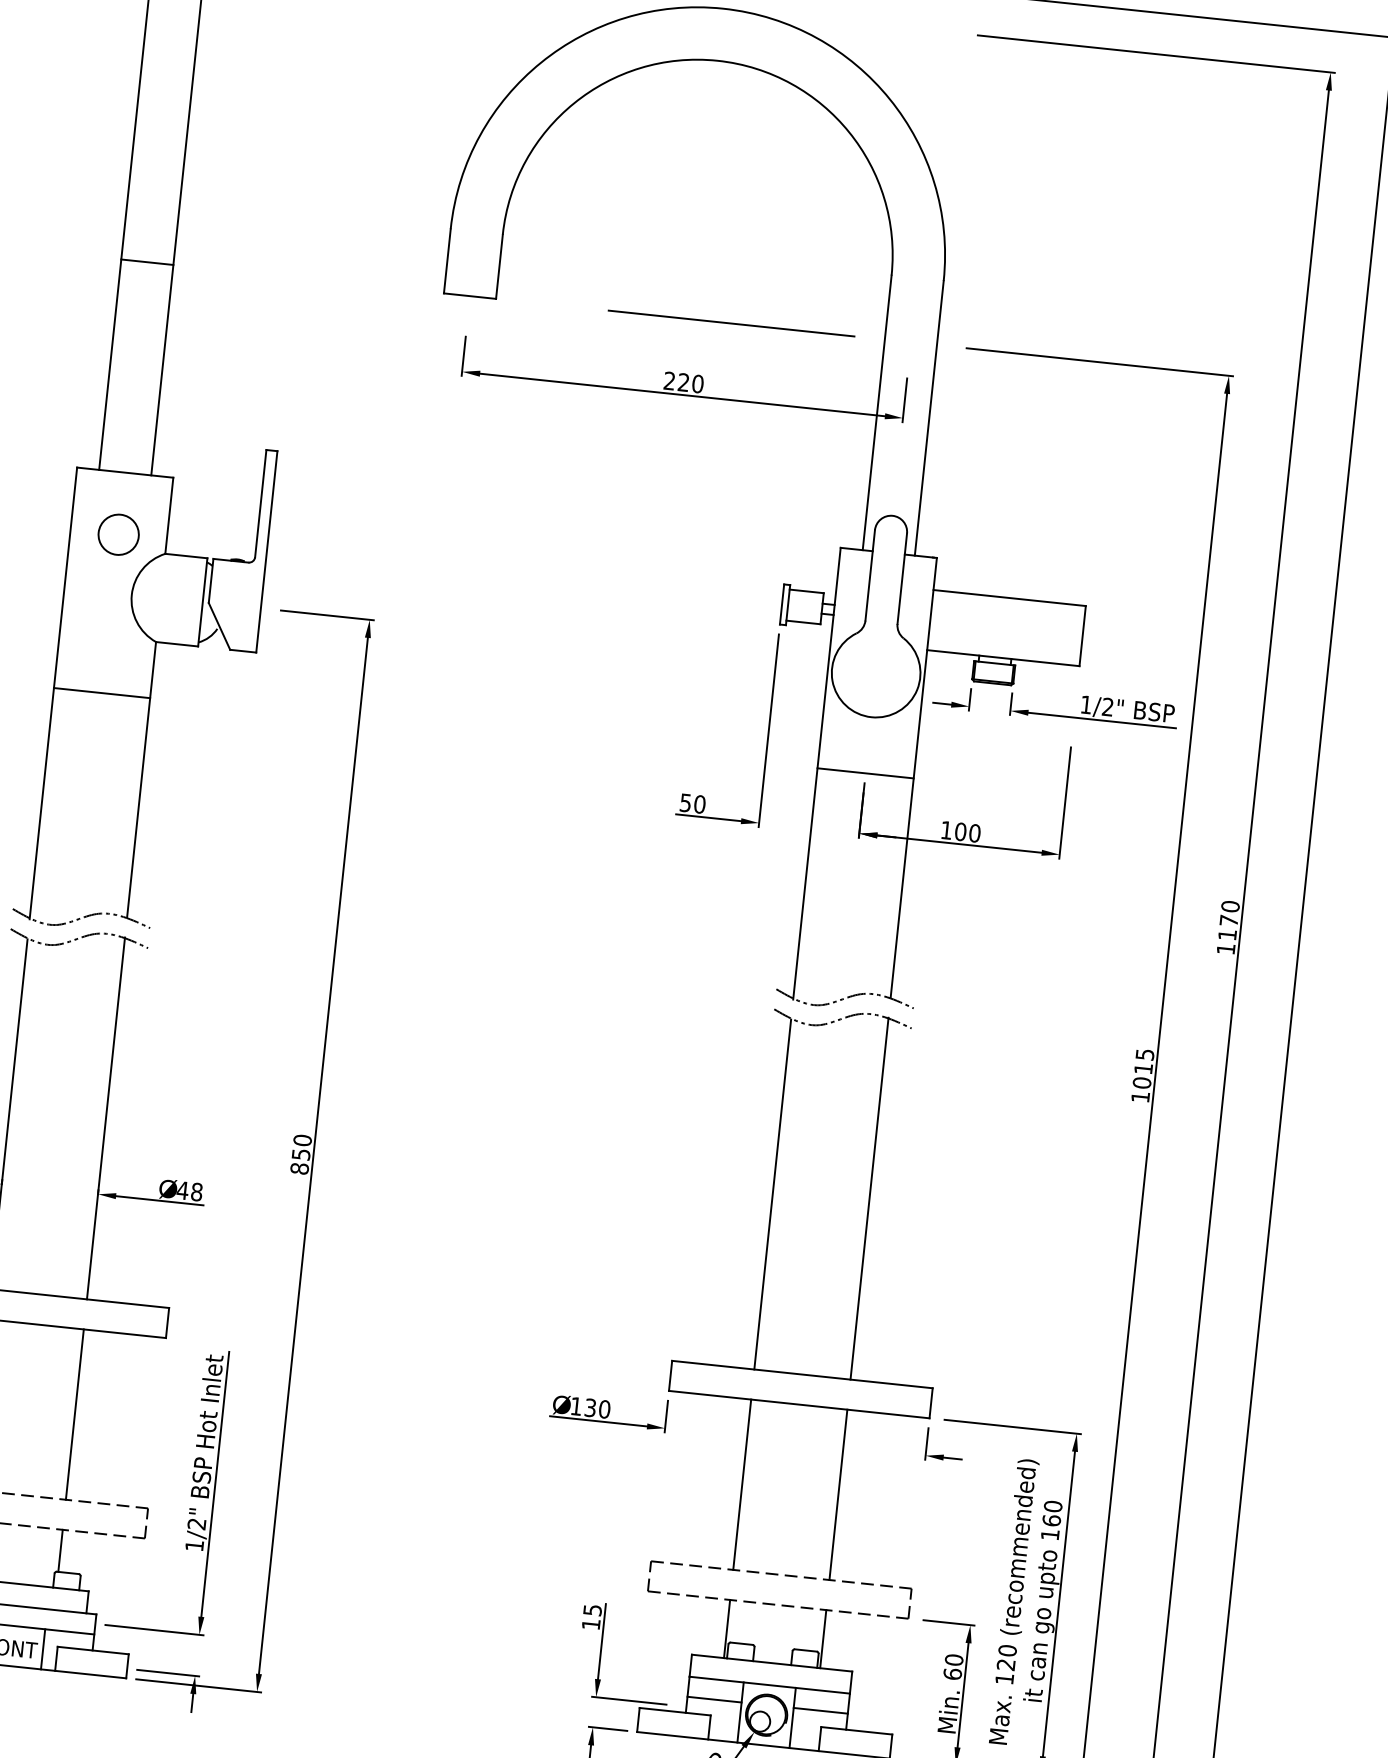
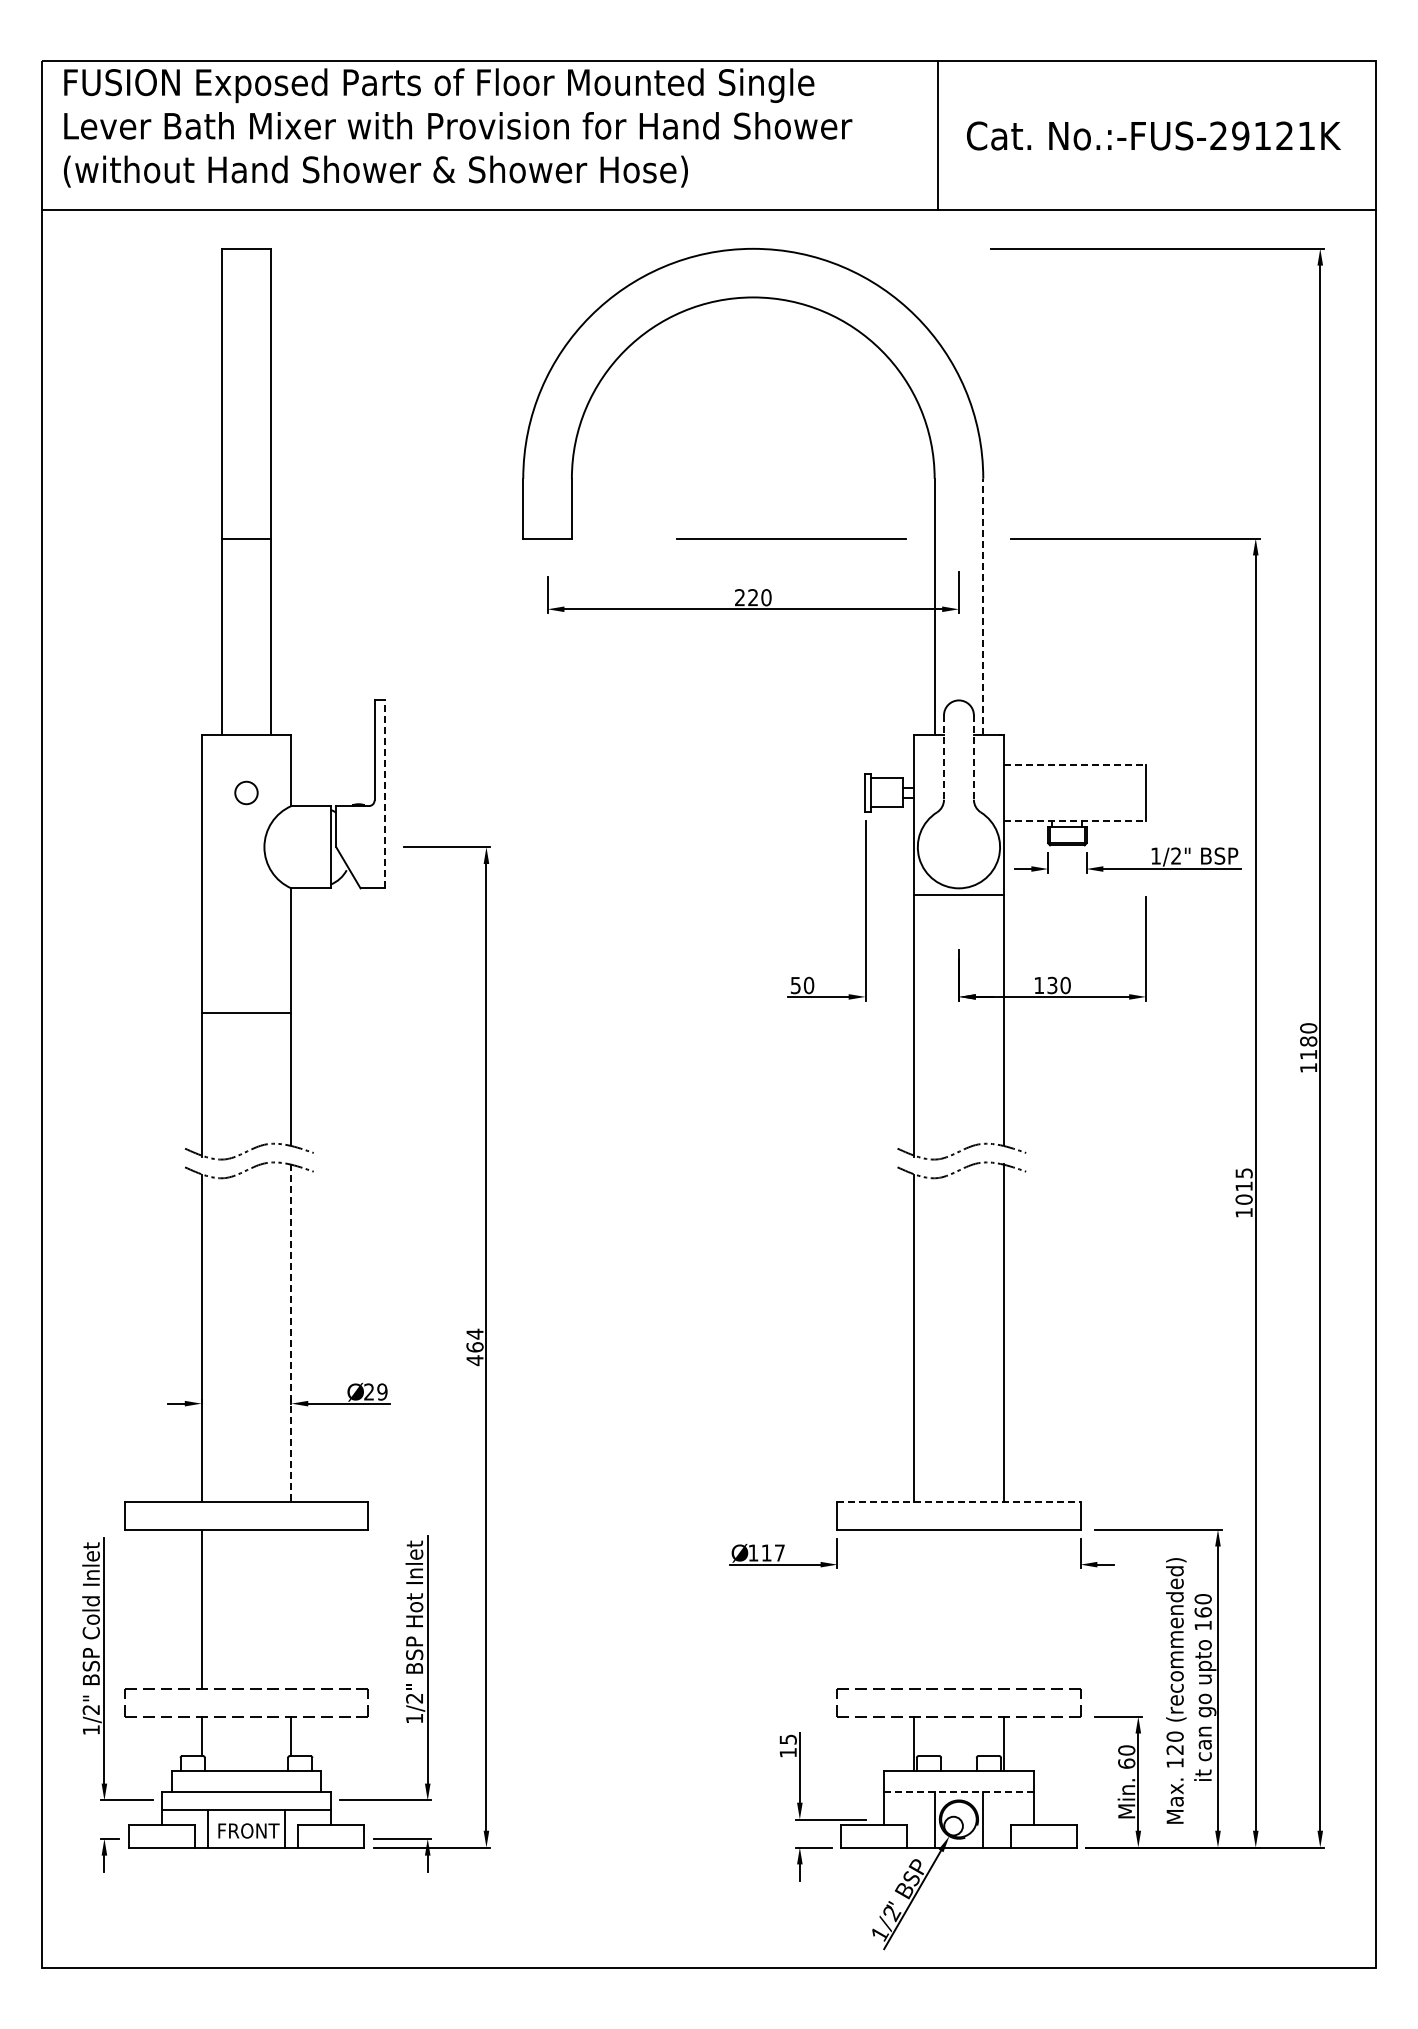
line: (929, 417) -> (983, 606), solid -> dashed
circle: (118, 534) -> (246, 792), size x0.6
line: (266, 551) -> (384, 794), solid -> dashed
line: (870, 576) -> (944, 758), solid -> dashed
line: (901, 579) -> (973, 758), solid -> dashed
line: (1010, 597) -> (1075, 764), solid -> dashed
line: (1003, 658) -> (1075, 821), solid -> dashed
line: (102, 692) -> (246, 1012), moved
line: (865, 773) -> (958, 894), moved
text: (960, 831) -> (1052, 985), 100 -> 130
text: (1228, 920) -> (1308, 1041), 1170 -> 1180
line: (106, 1118) -> (291, 1332), solid -> dashed
text: (300, 1154) -> (474, 1347), 850 -> 464
text: (189, 1190) -> (375, 1391), 48 -> 29
line: (801, 1374) -> (958, 1501), solid -> dashed
text: (597, 1408) -> (773, 1552), 130 -> 117
line: (75, 1413) -> (291, 1608), removed
line: (742, 1484) -> (914, 1608), removed
line: (838, 1494) -> (1003, 1608), removed
line: (769, 1685) -> (958, 1791), solid -> dashed
line: (714, 1699) -> (909, 1810), removed
line: (820, 1711) -> (1008, 1810), removed

